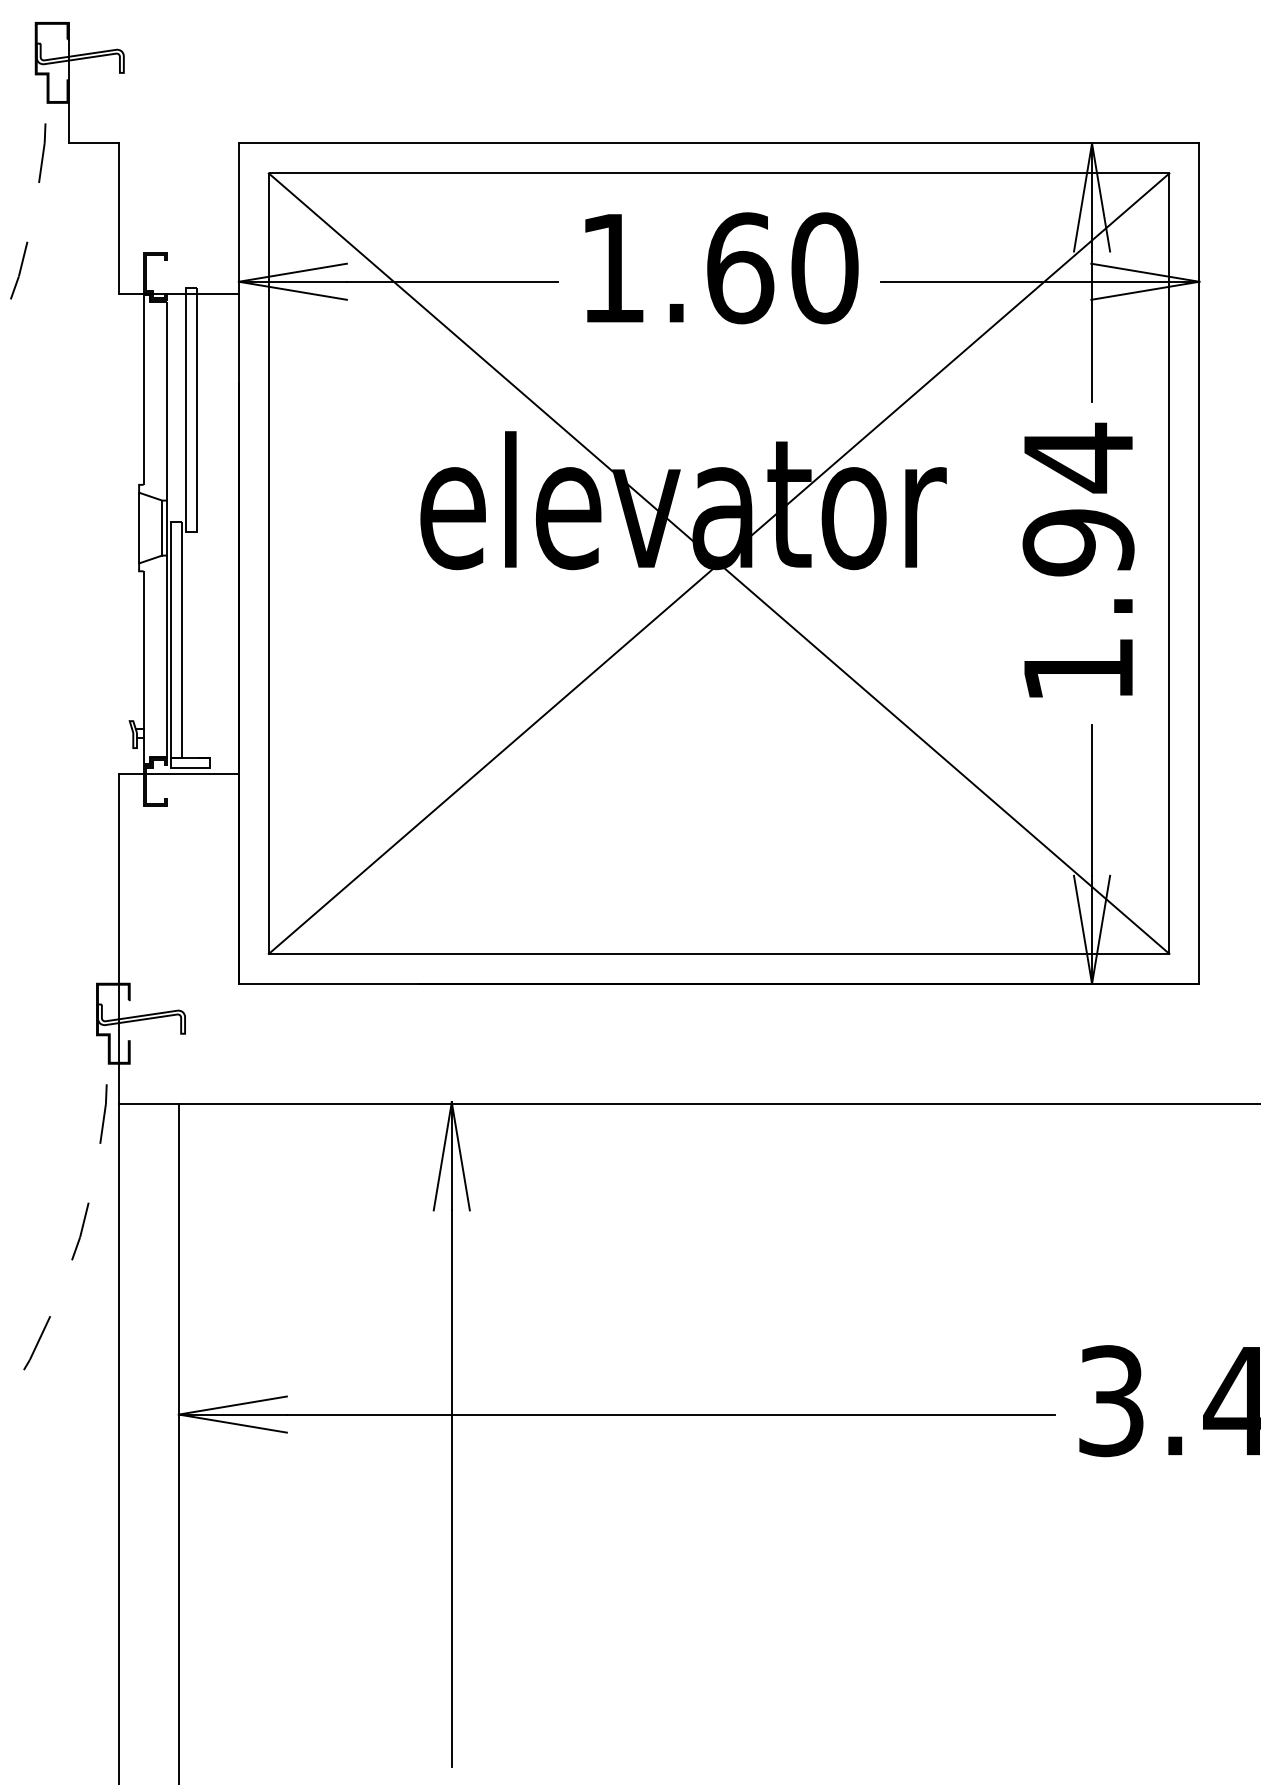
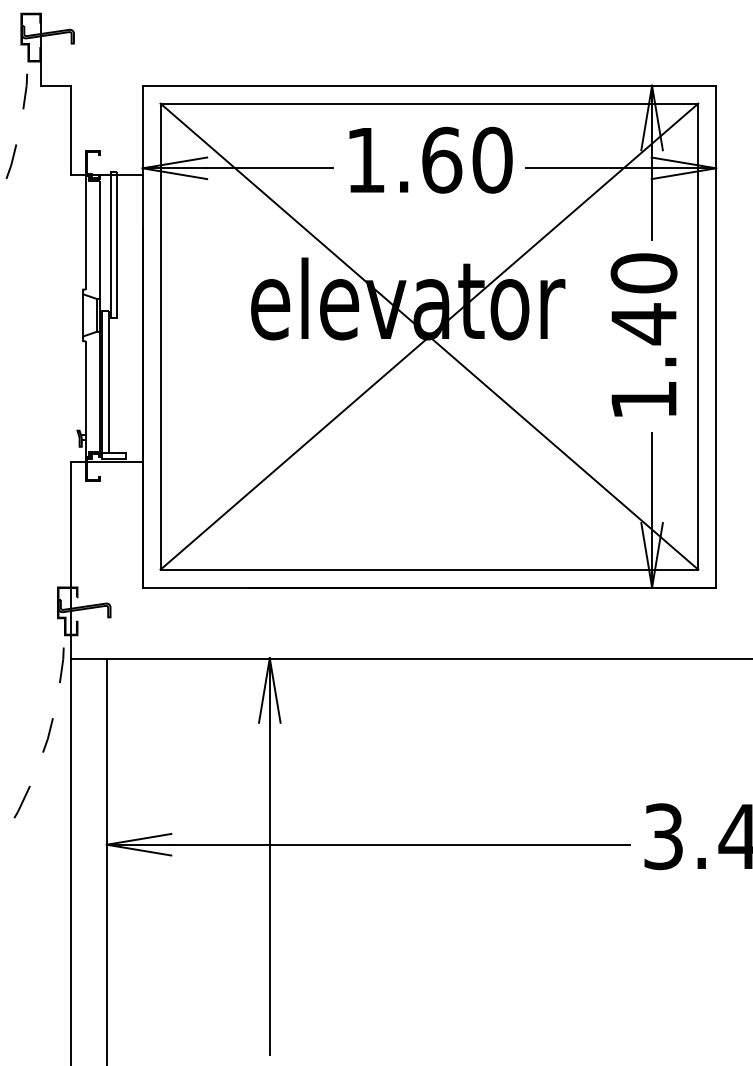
text: (1077, 499) -> (643, 298), 1.94 -> 1.40

